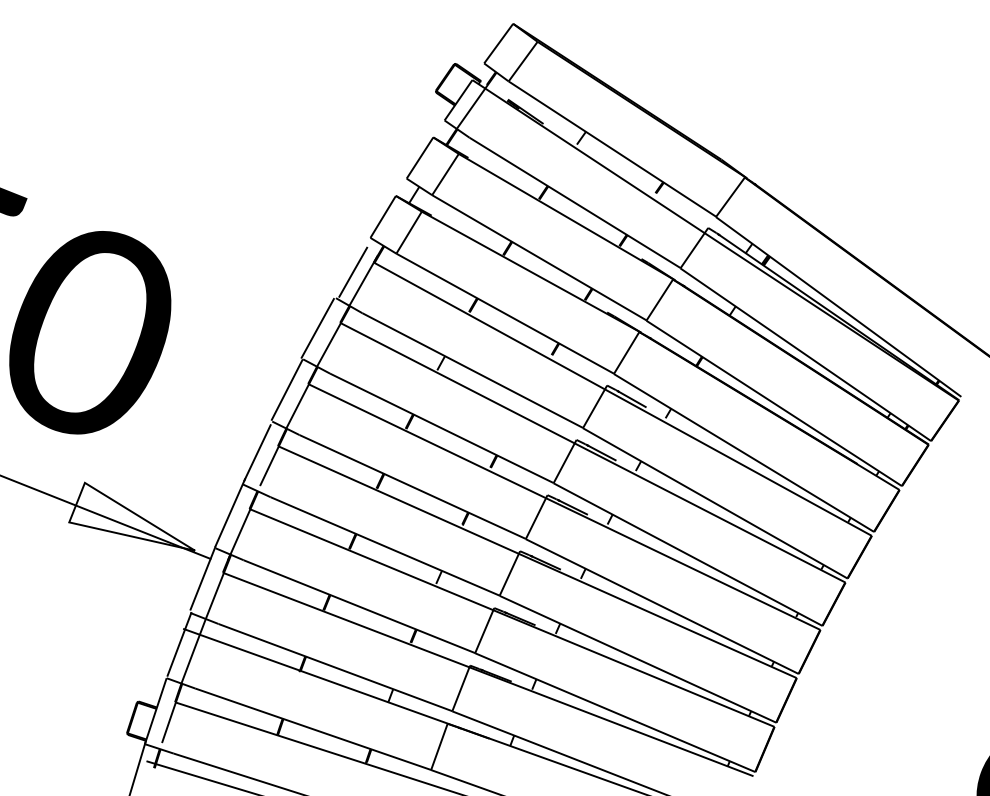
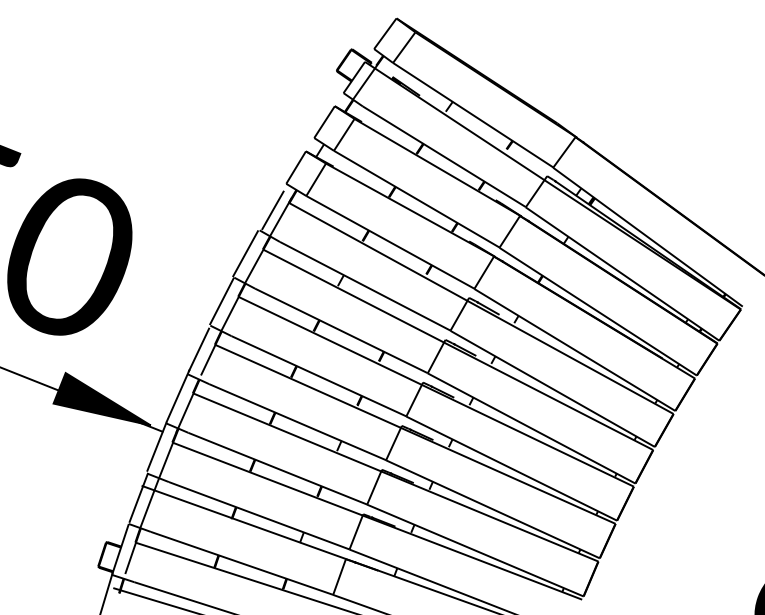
fill: (132, 516) -> (102, 399), added

